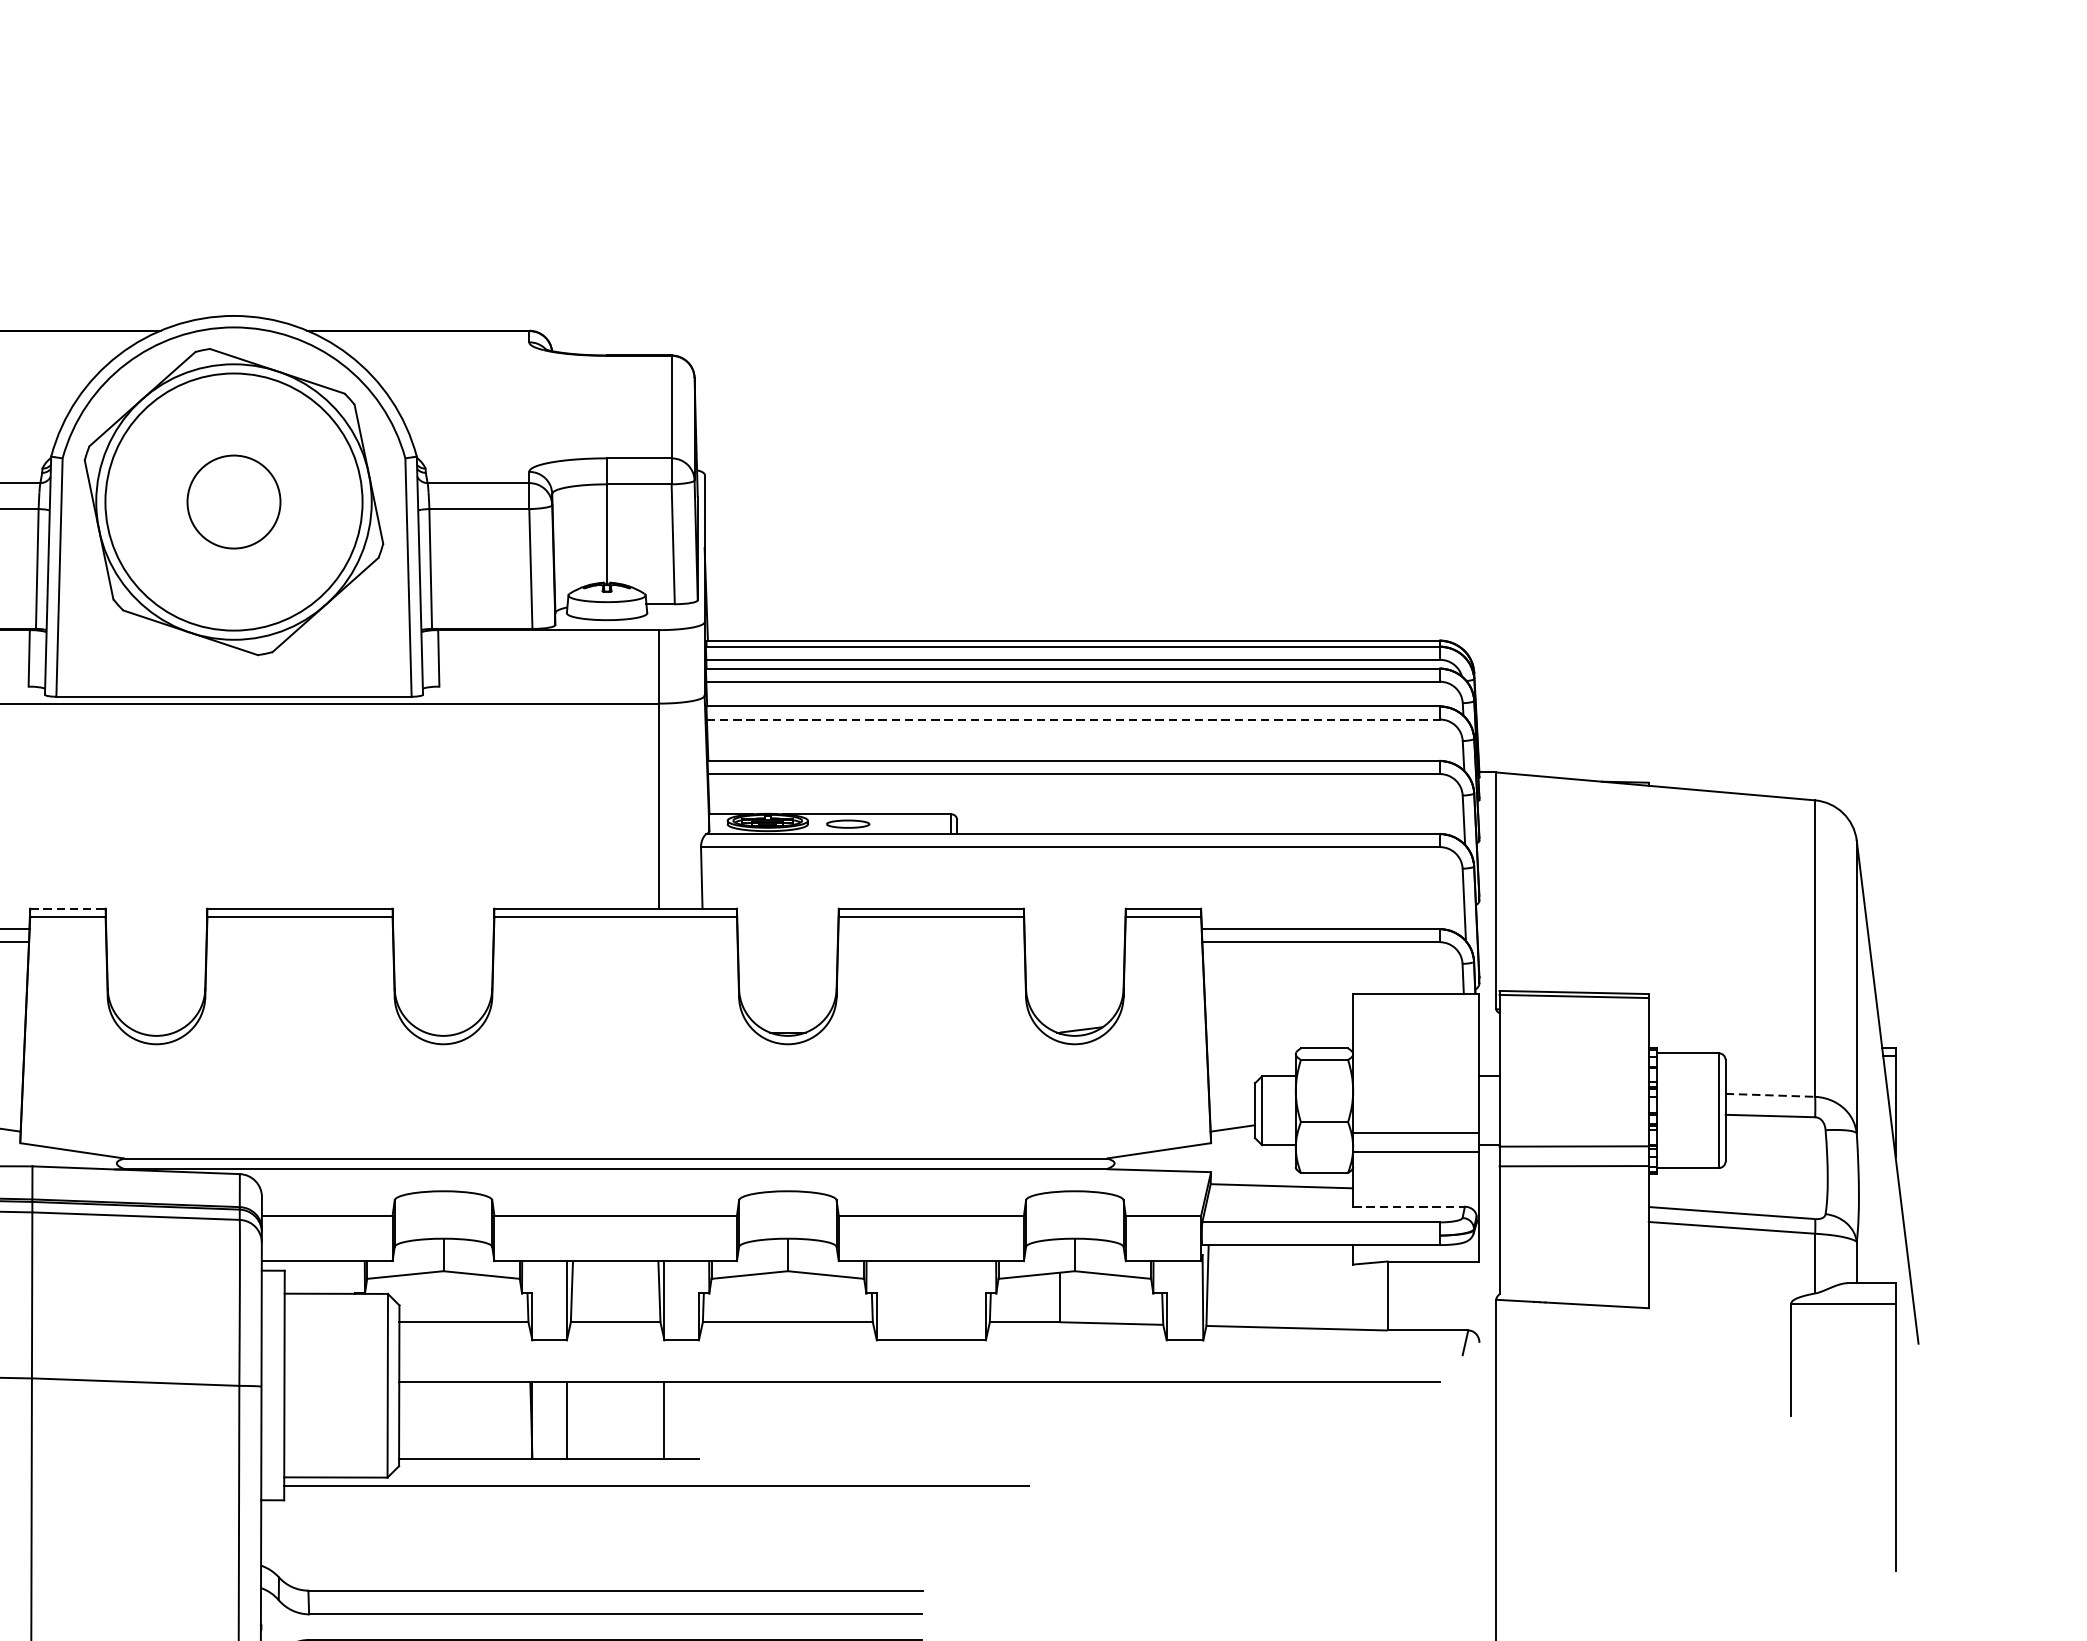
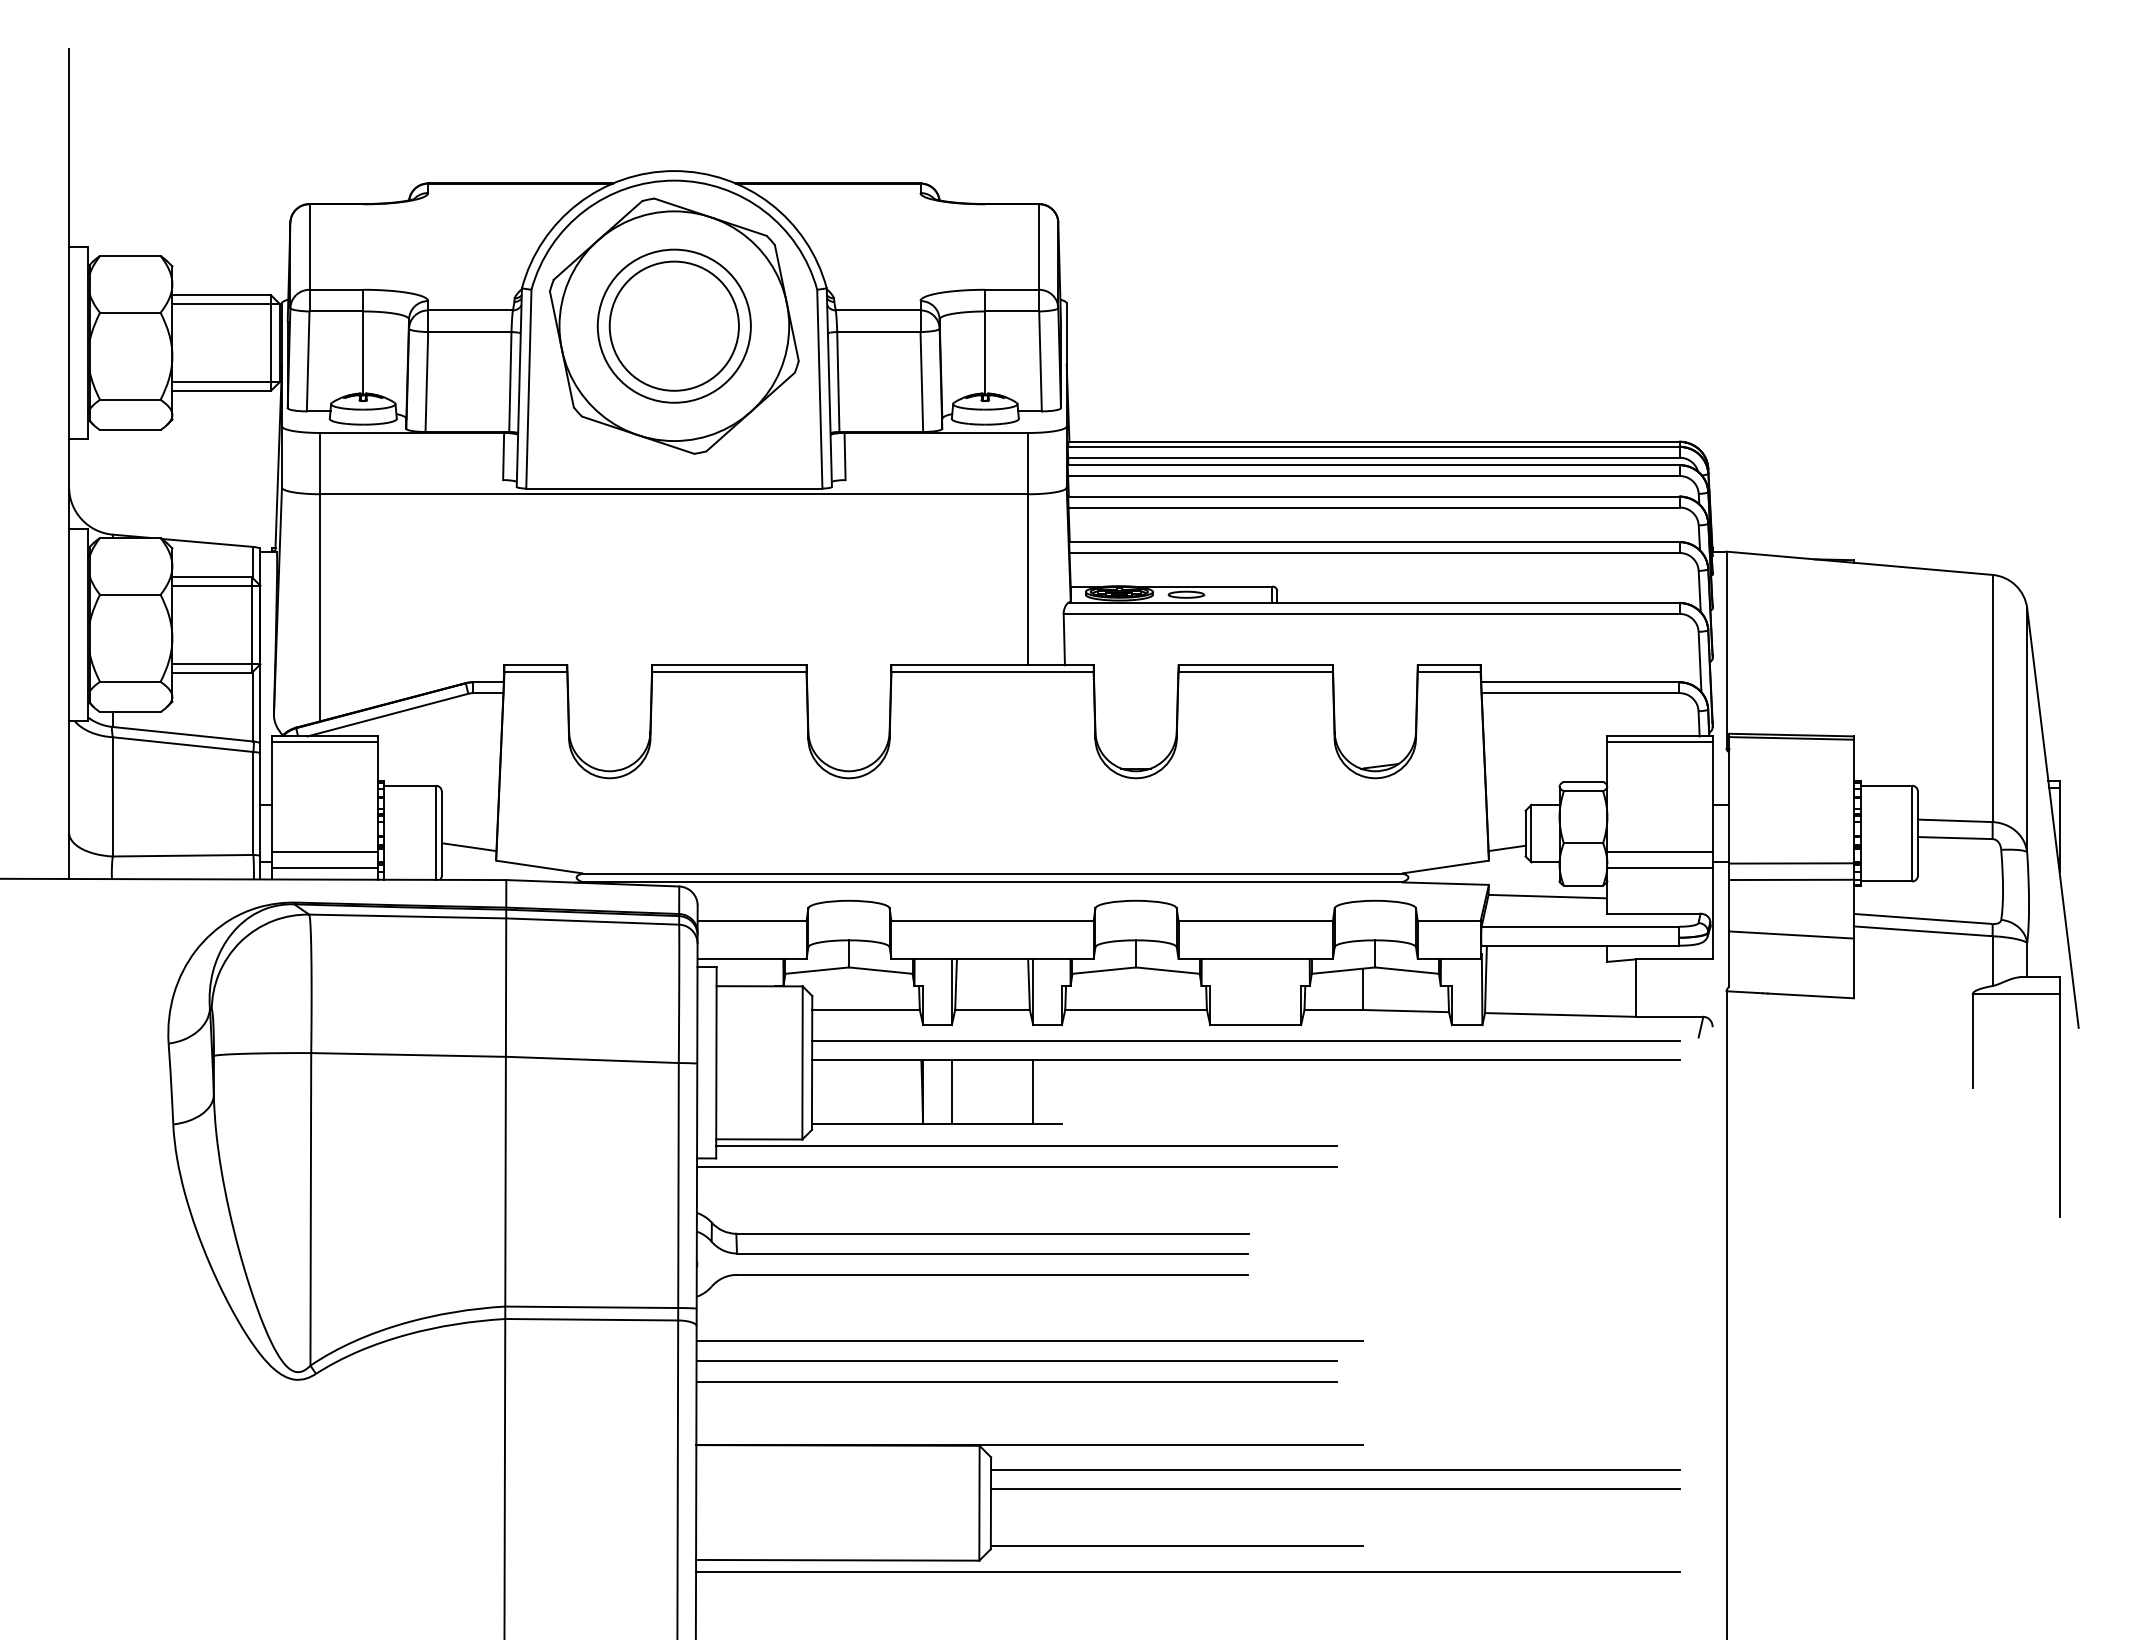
circle: (232, 501) -> (673, 325), size x0.71
circle: (232, 501) -> (673, 325), size x1.67
line: (1073, 719) -> (1374, 507), dashed -> solid
line: (68, 909) -> (536, 665), dashed -> solid
line: (1415, 1000) -> (1659, 741), added
line: (1770, 1094) -> (1955, 820), dashed -> solid
line: (1408, 1206) -> (1653, 913), dashed -> solid
line: (1574, 1231) -> (1791, 934), added
line: (919, 1360) -> (1245, 1041), added
line: (645, 1511) -> (1017, 1167), added

